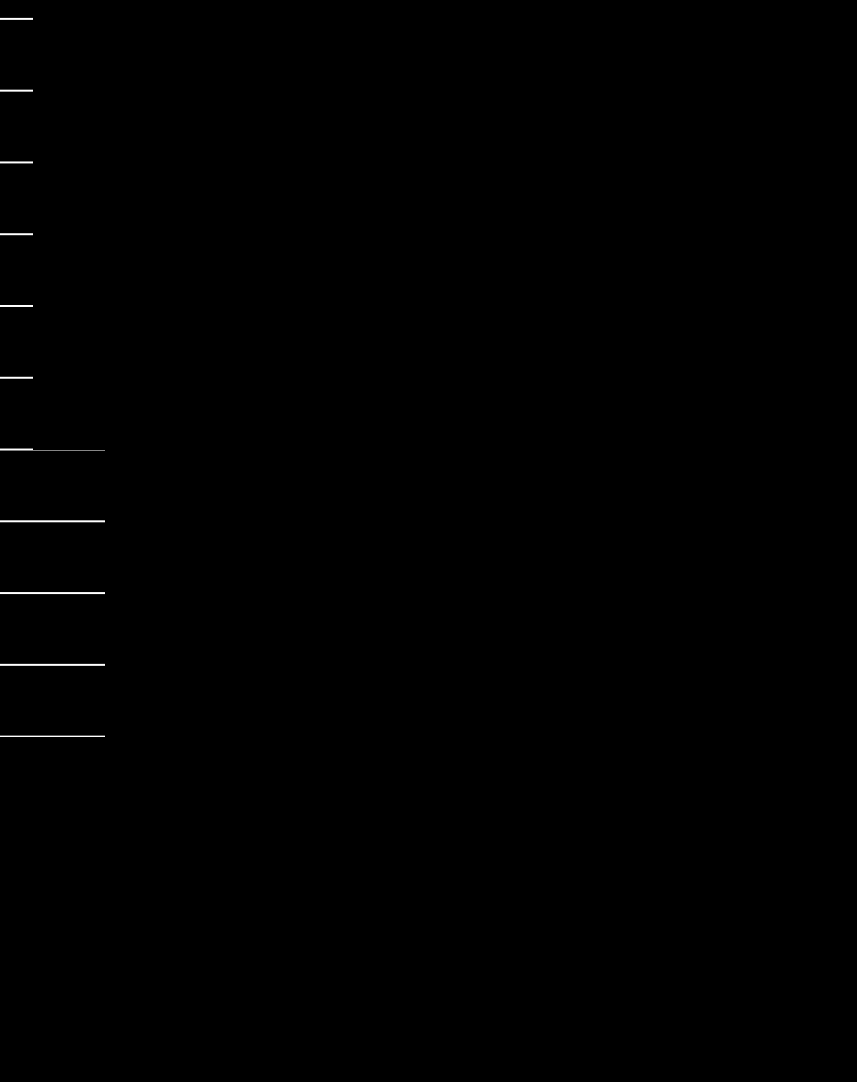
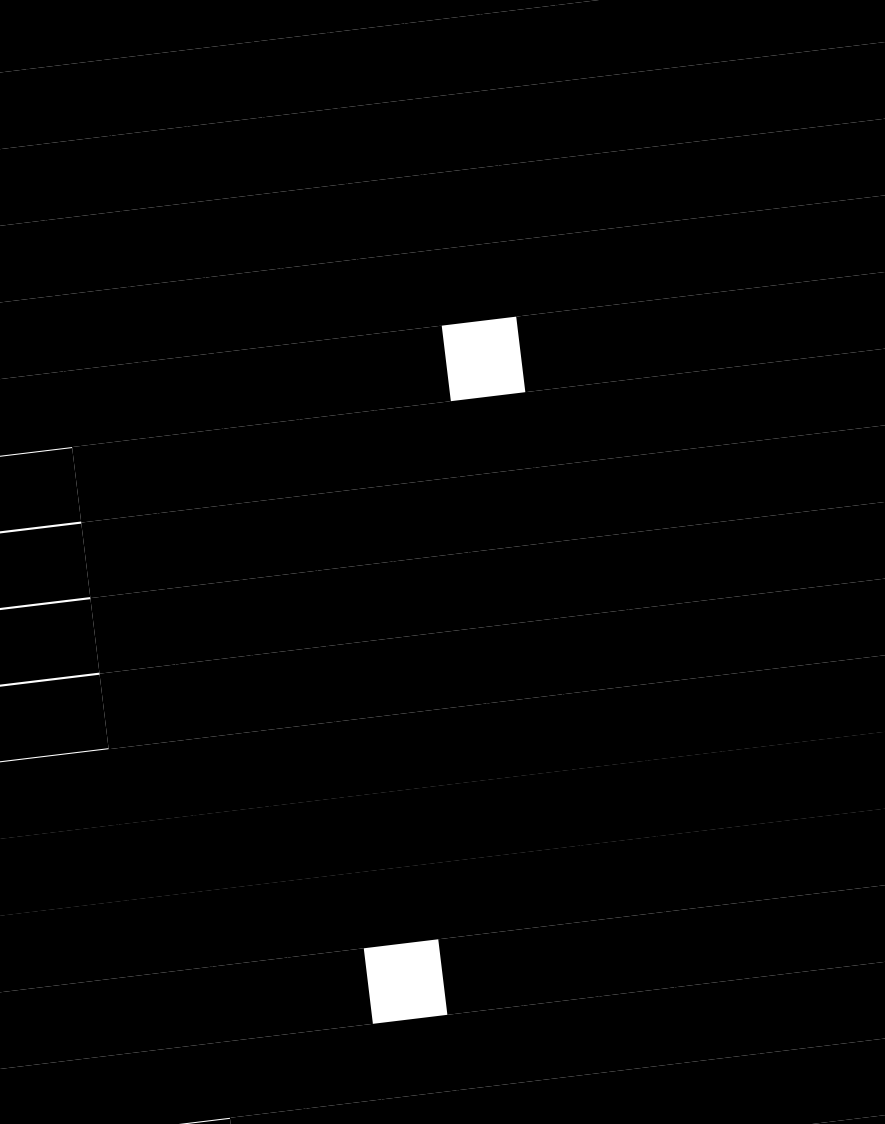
fill: (499, 413) -> (482, 358), removed
fill: (356, 987) -> (405, 981), removed

